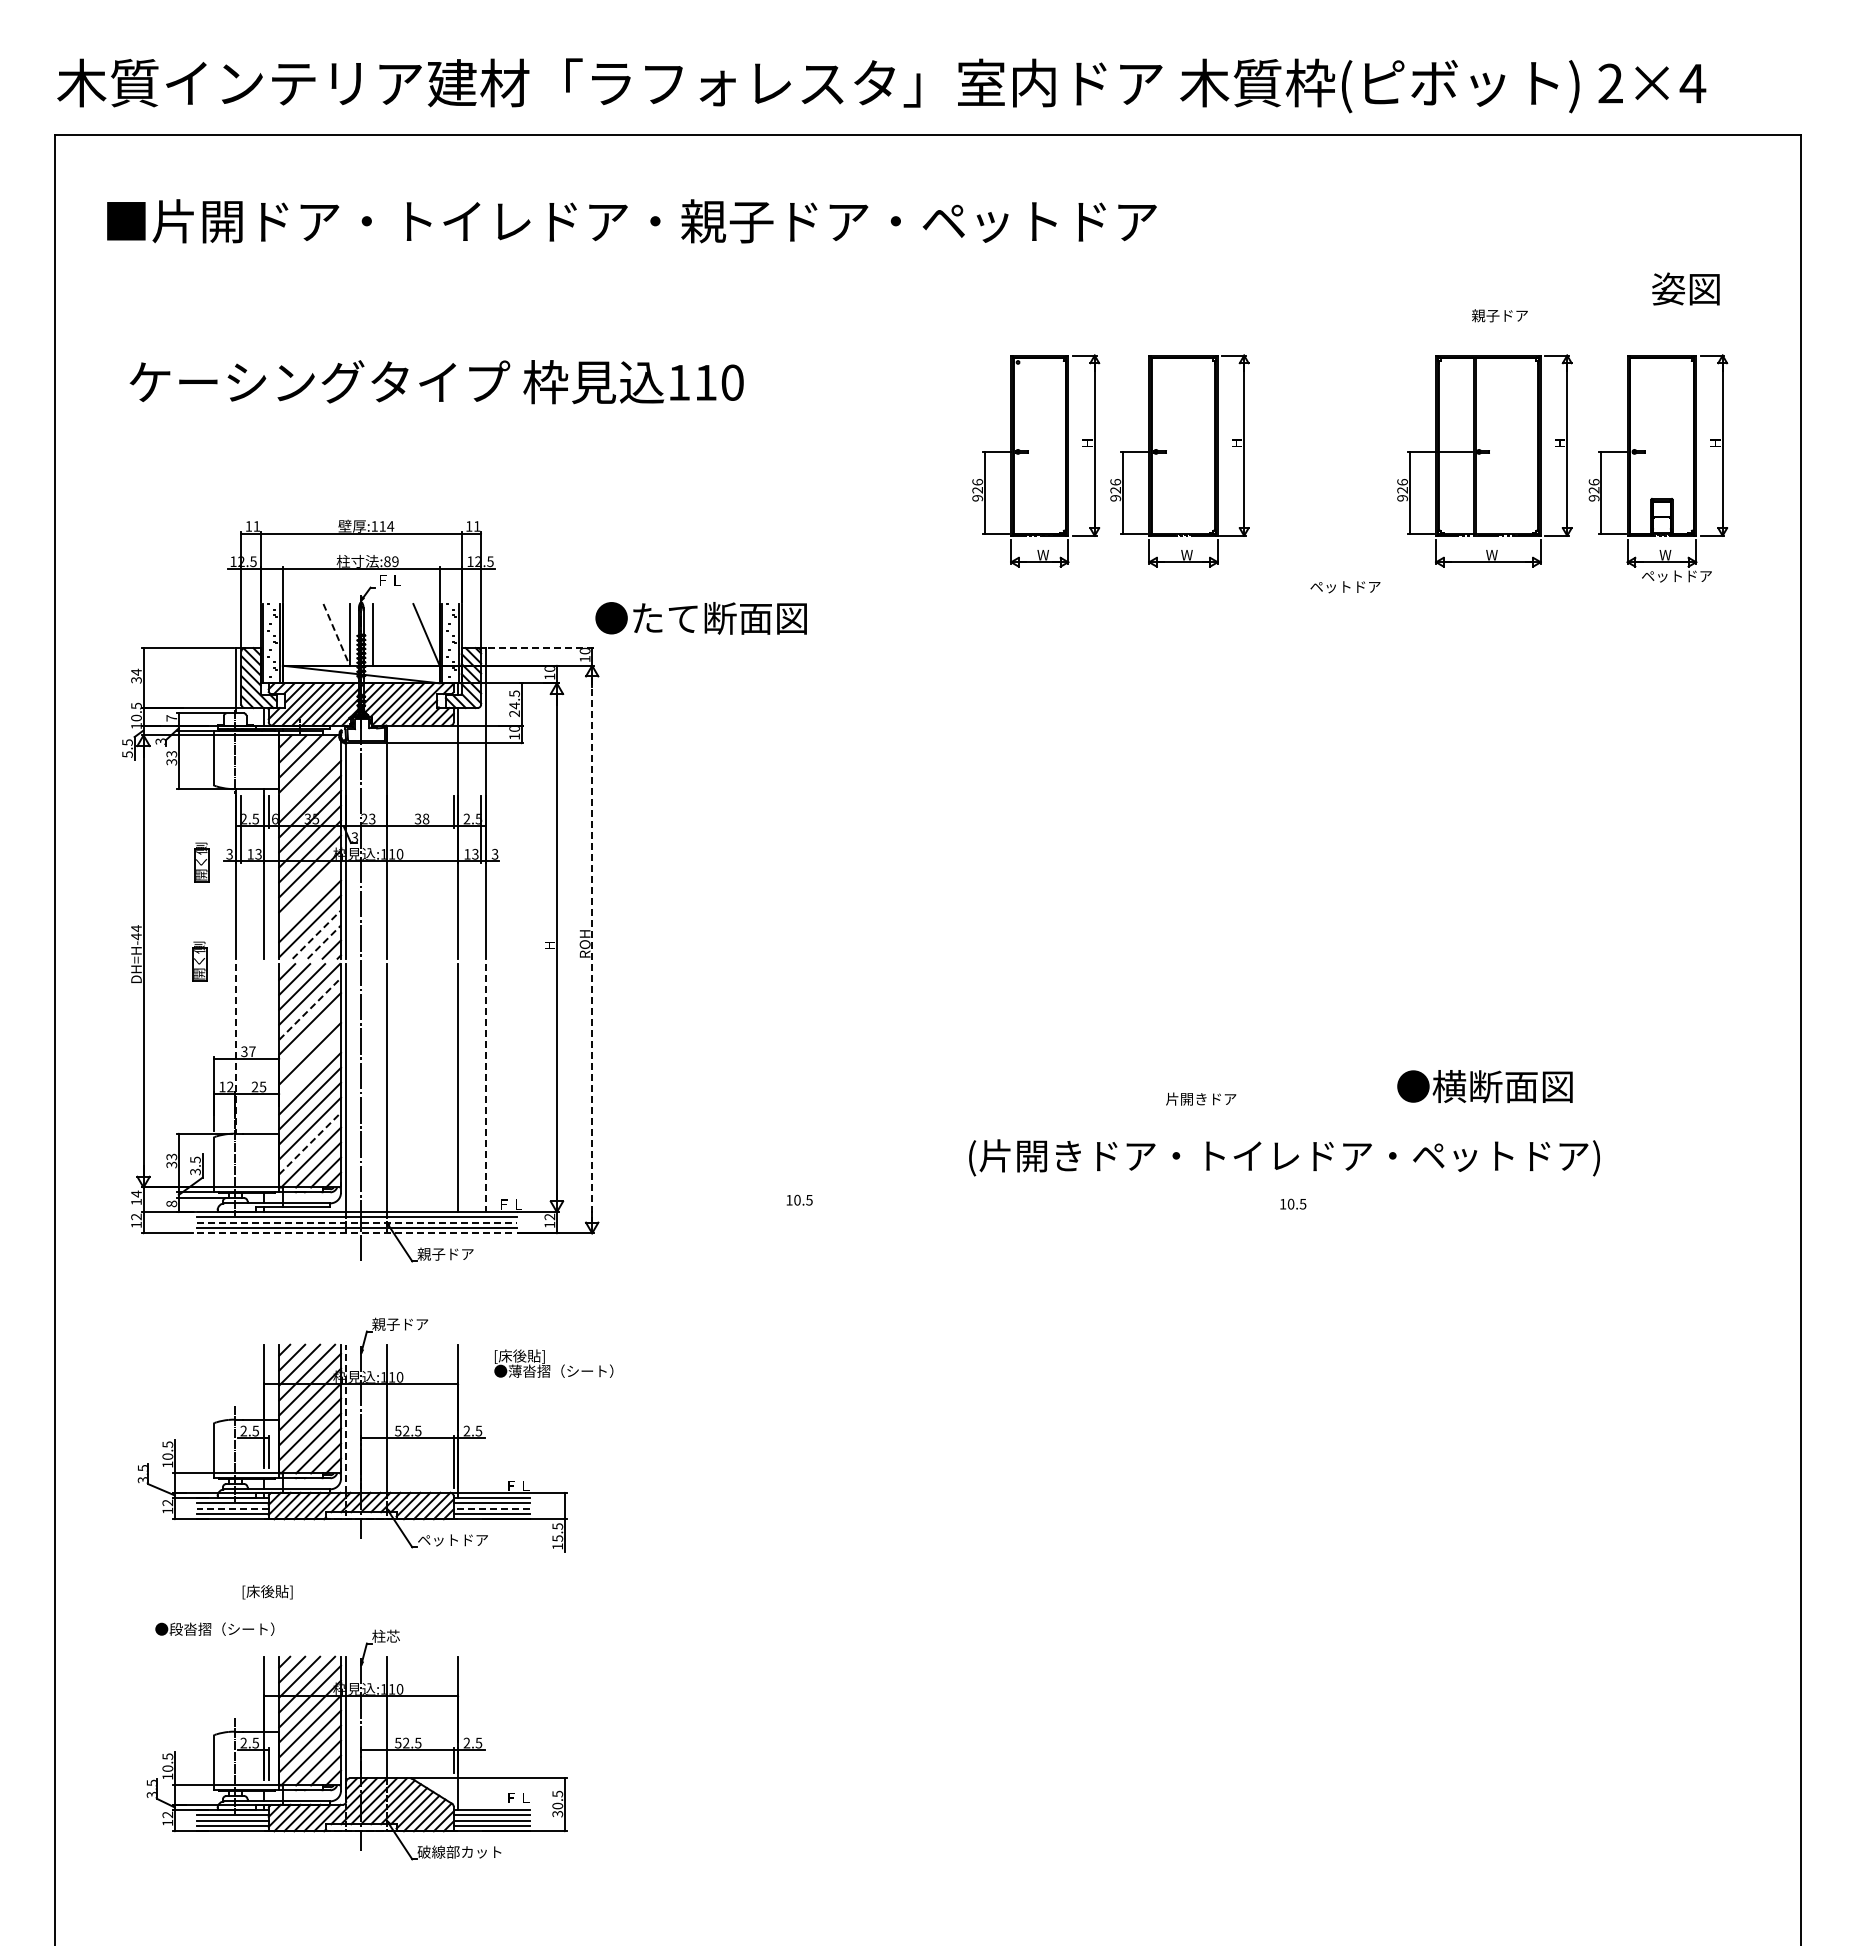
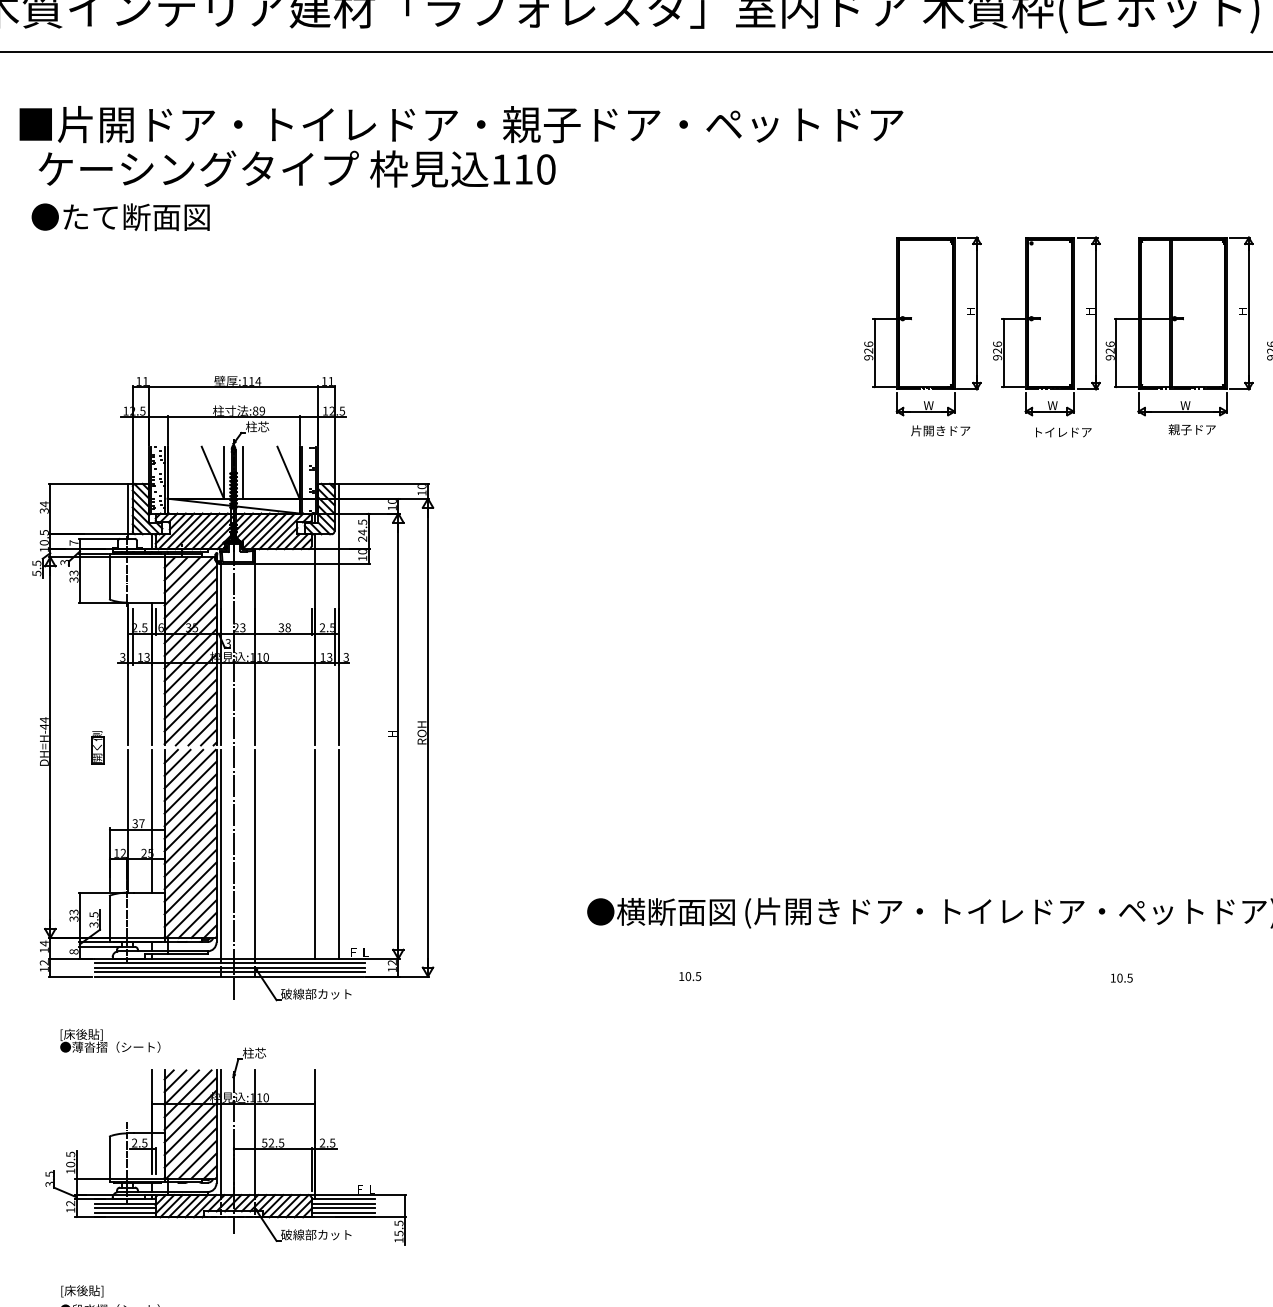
text: (1499, 315) -> (1191, 429), moved
text: (436, 382) -> (296, 169), moved
part: (1036, 460) -> (1047, 325), moved
text: (389, 579) -> (257, 426), ＦＬ -> 柱芯
text: (1330, 587) -> (1049, 432), ペットドア -> トイレドア
text: (700, 618) -> (120, 217), moved
line: (336, 634) -> (212, 472), dashed -> solid
line: (541, 648) -> (385, 484), dashed -> solid
line: (310, 776) -> (190, 591), added
part: (201, 862) -> (99, 664), removed
line: (310, 896) -> (190, 693), added
line: (317, 934) -> (196, 724), dashed -> solid
line: (324, 942) -> (202, 731), dashed -> solid
line: (592, 950) -> (428, 738), dashed -> solid
line: (310, 1008) -> (190, 787), dashed -> solid
line: (310, 1038) -> (190, 812), added
line: (236, 1048) -> (128, 820), dashed -> solid
line: (264, 1048) -> (152, 820), added
line: (310, 1068) -> (190, 837), added
text: (1484, 1086) -> (660, 911), moved
line: (486, 1088) -> (339, 854), dashed -> solid
text: (1201, 1098) -> (940, 430), moved
line: (310, 1143) -> (190, 900), dashed -> solid
text: (799, 1199) -> (690, 975), moved
text: (1293, 1203) -> (1121, 977), moved
line: (357, 1222) -> (230, 967), dashed -> solid
line: (356, 1233) -> (229, 976), dashed -> solid
text: (459, 1253) -> (316, 993), 親子ドア -> 破線部カット
text: (400, 1323) -> (266, 1052), 親子ドア -> 柱芯
text: (553, 1363) -> (110, 1040), moved
line: (346, 1418) -> (221, 1132), dashed -> solid
line: (232, 1508) -> (125, 1208), dashed -> solid
line: (491, 1508) -> (343, 1208), dashed -> solid
text: (459, 1539) -> (316, 1234), ペットドア -> 破線部カット
text: (267, 1592) -> (82, 1291), moved

